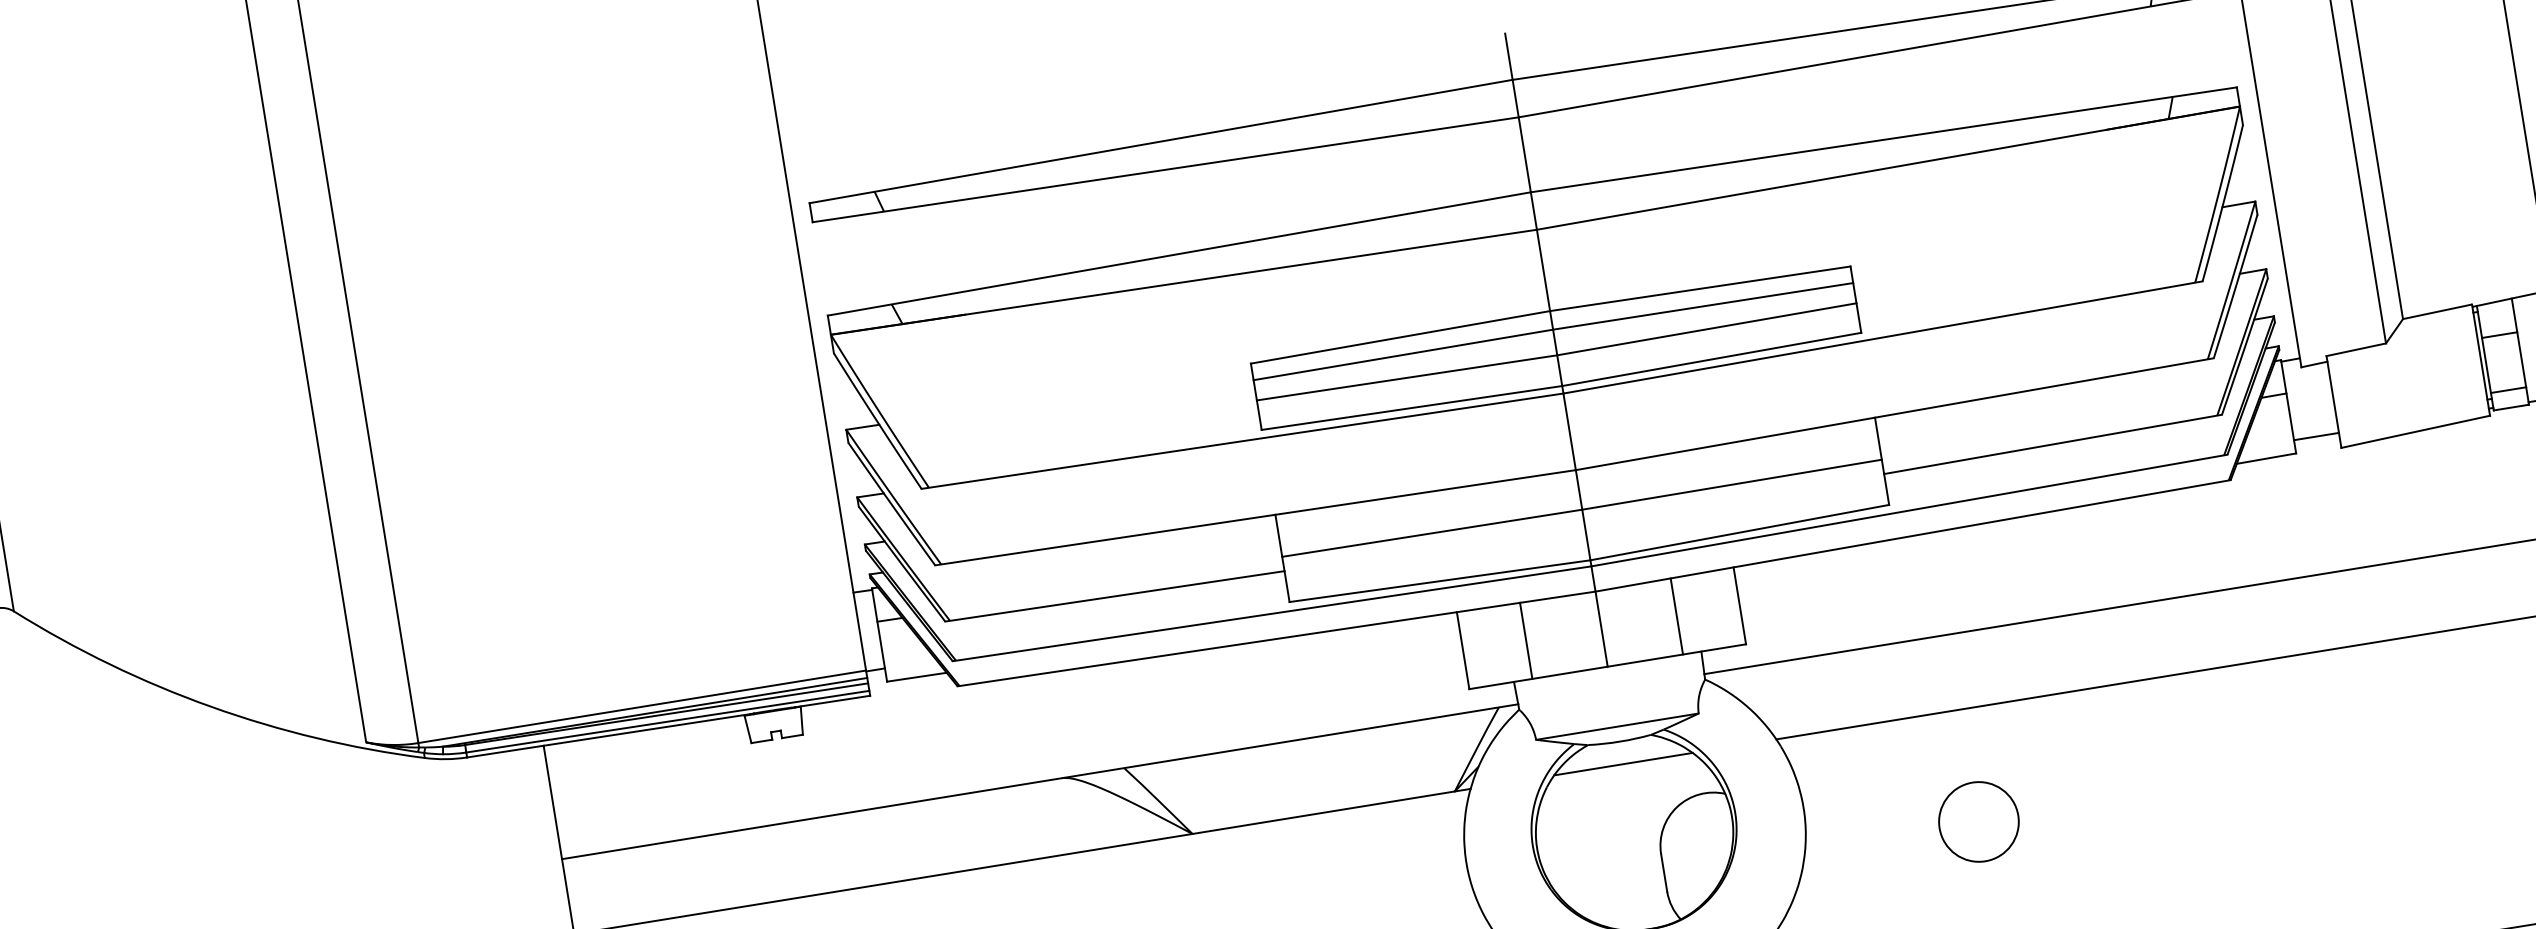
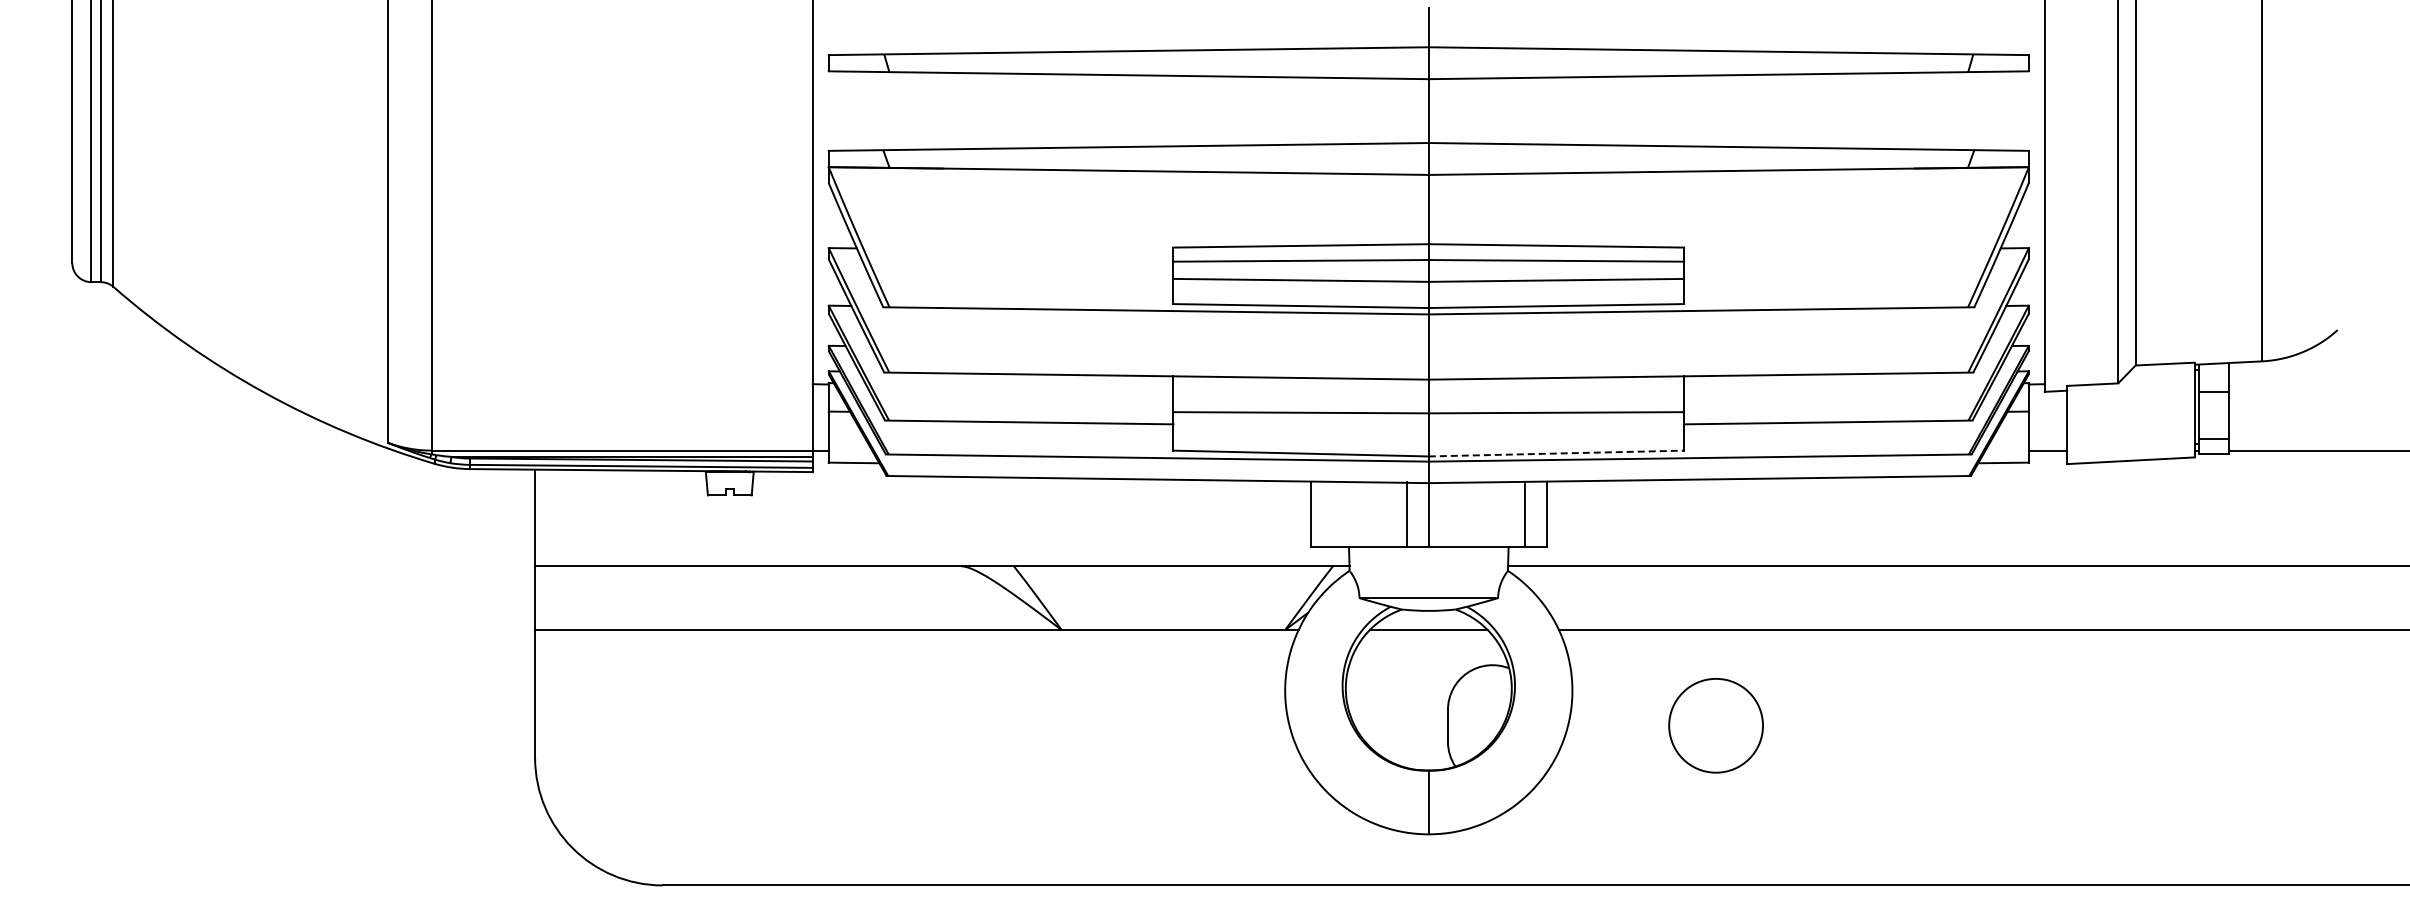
line: (1739, 532) -> (1556, 453), solid -> dashed
line: (1676, 616) -> (1524, 514), moved
line: (1525, 640) -> (1406, 514), moved
circle: (1978, 821) -> (1715, 725), size x1.4

